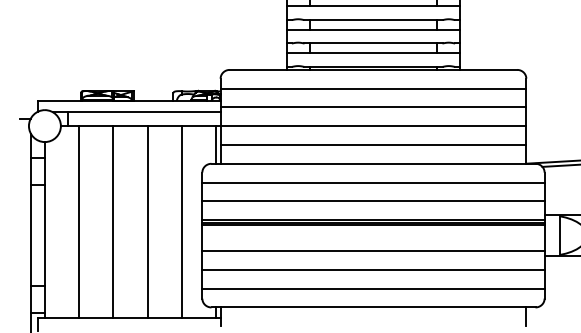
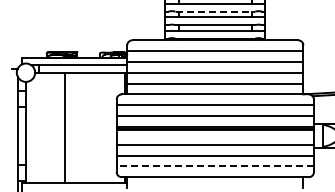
line: (373, 19) -> (215, 11), solid -> dashed
line: (78, 221) -> (45, 127), removed
line: (148, 221) -> (85, 127), removed
line: (181, 221) -> (104, 127), removed
line: (373, 288) -> (215, 166), solid -> dashed

